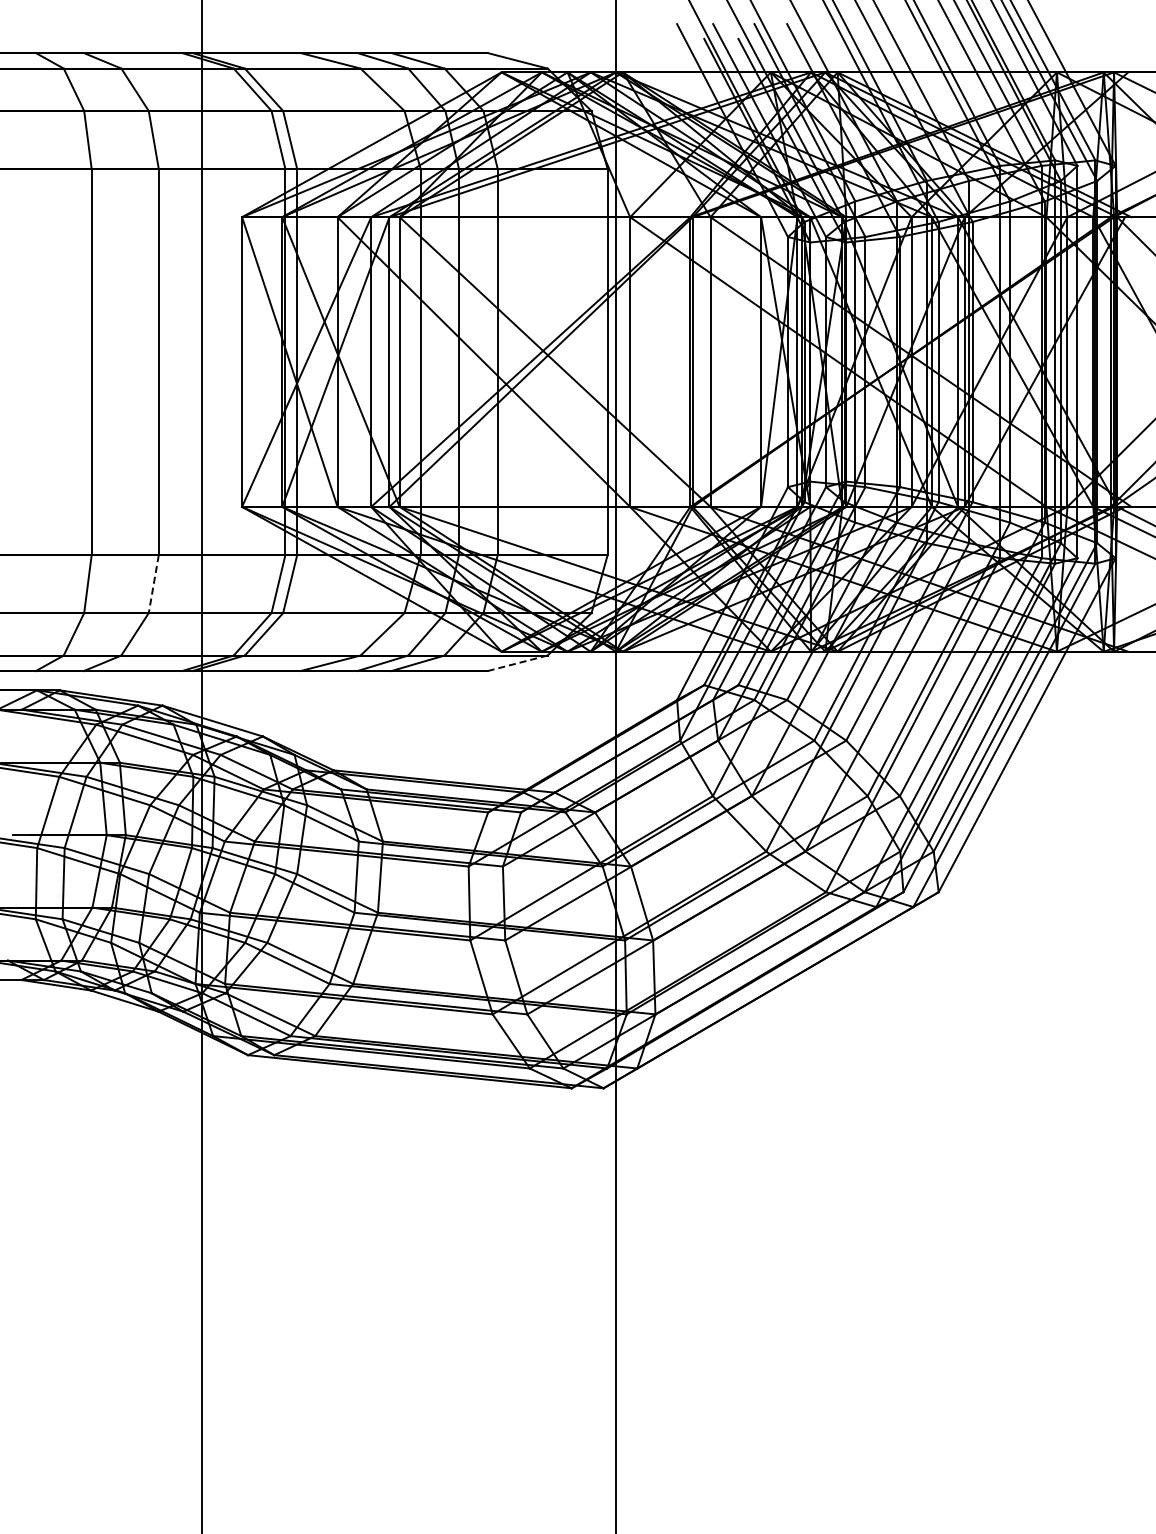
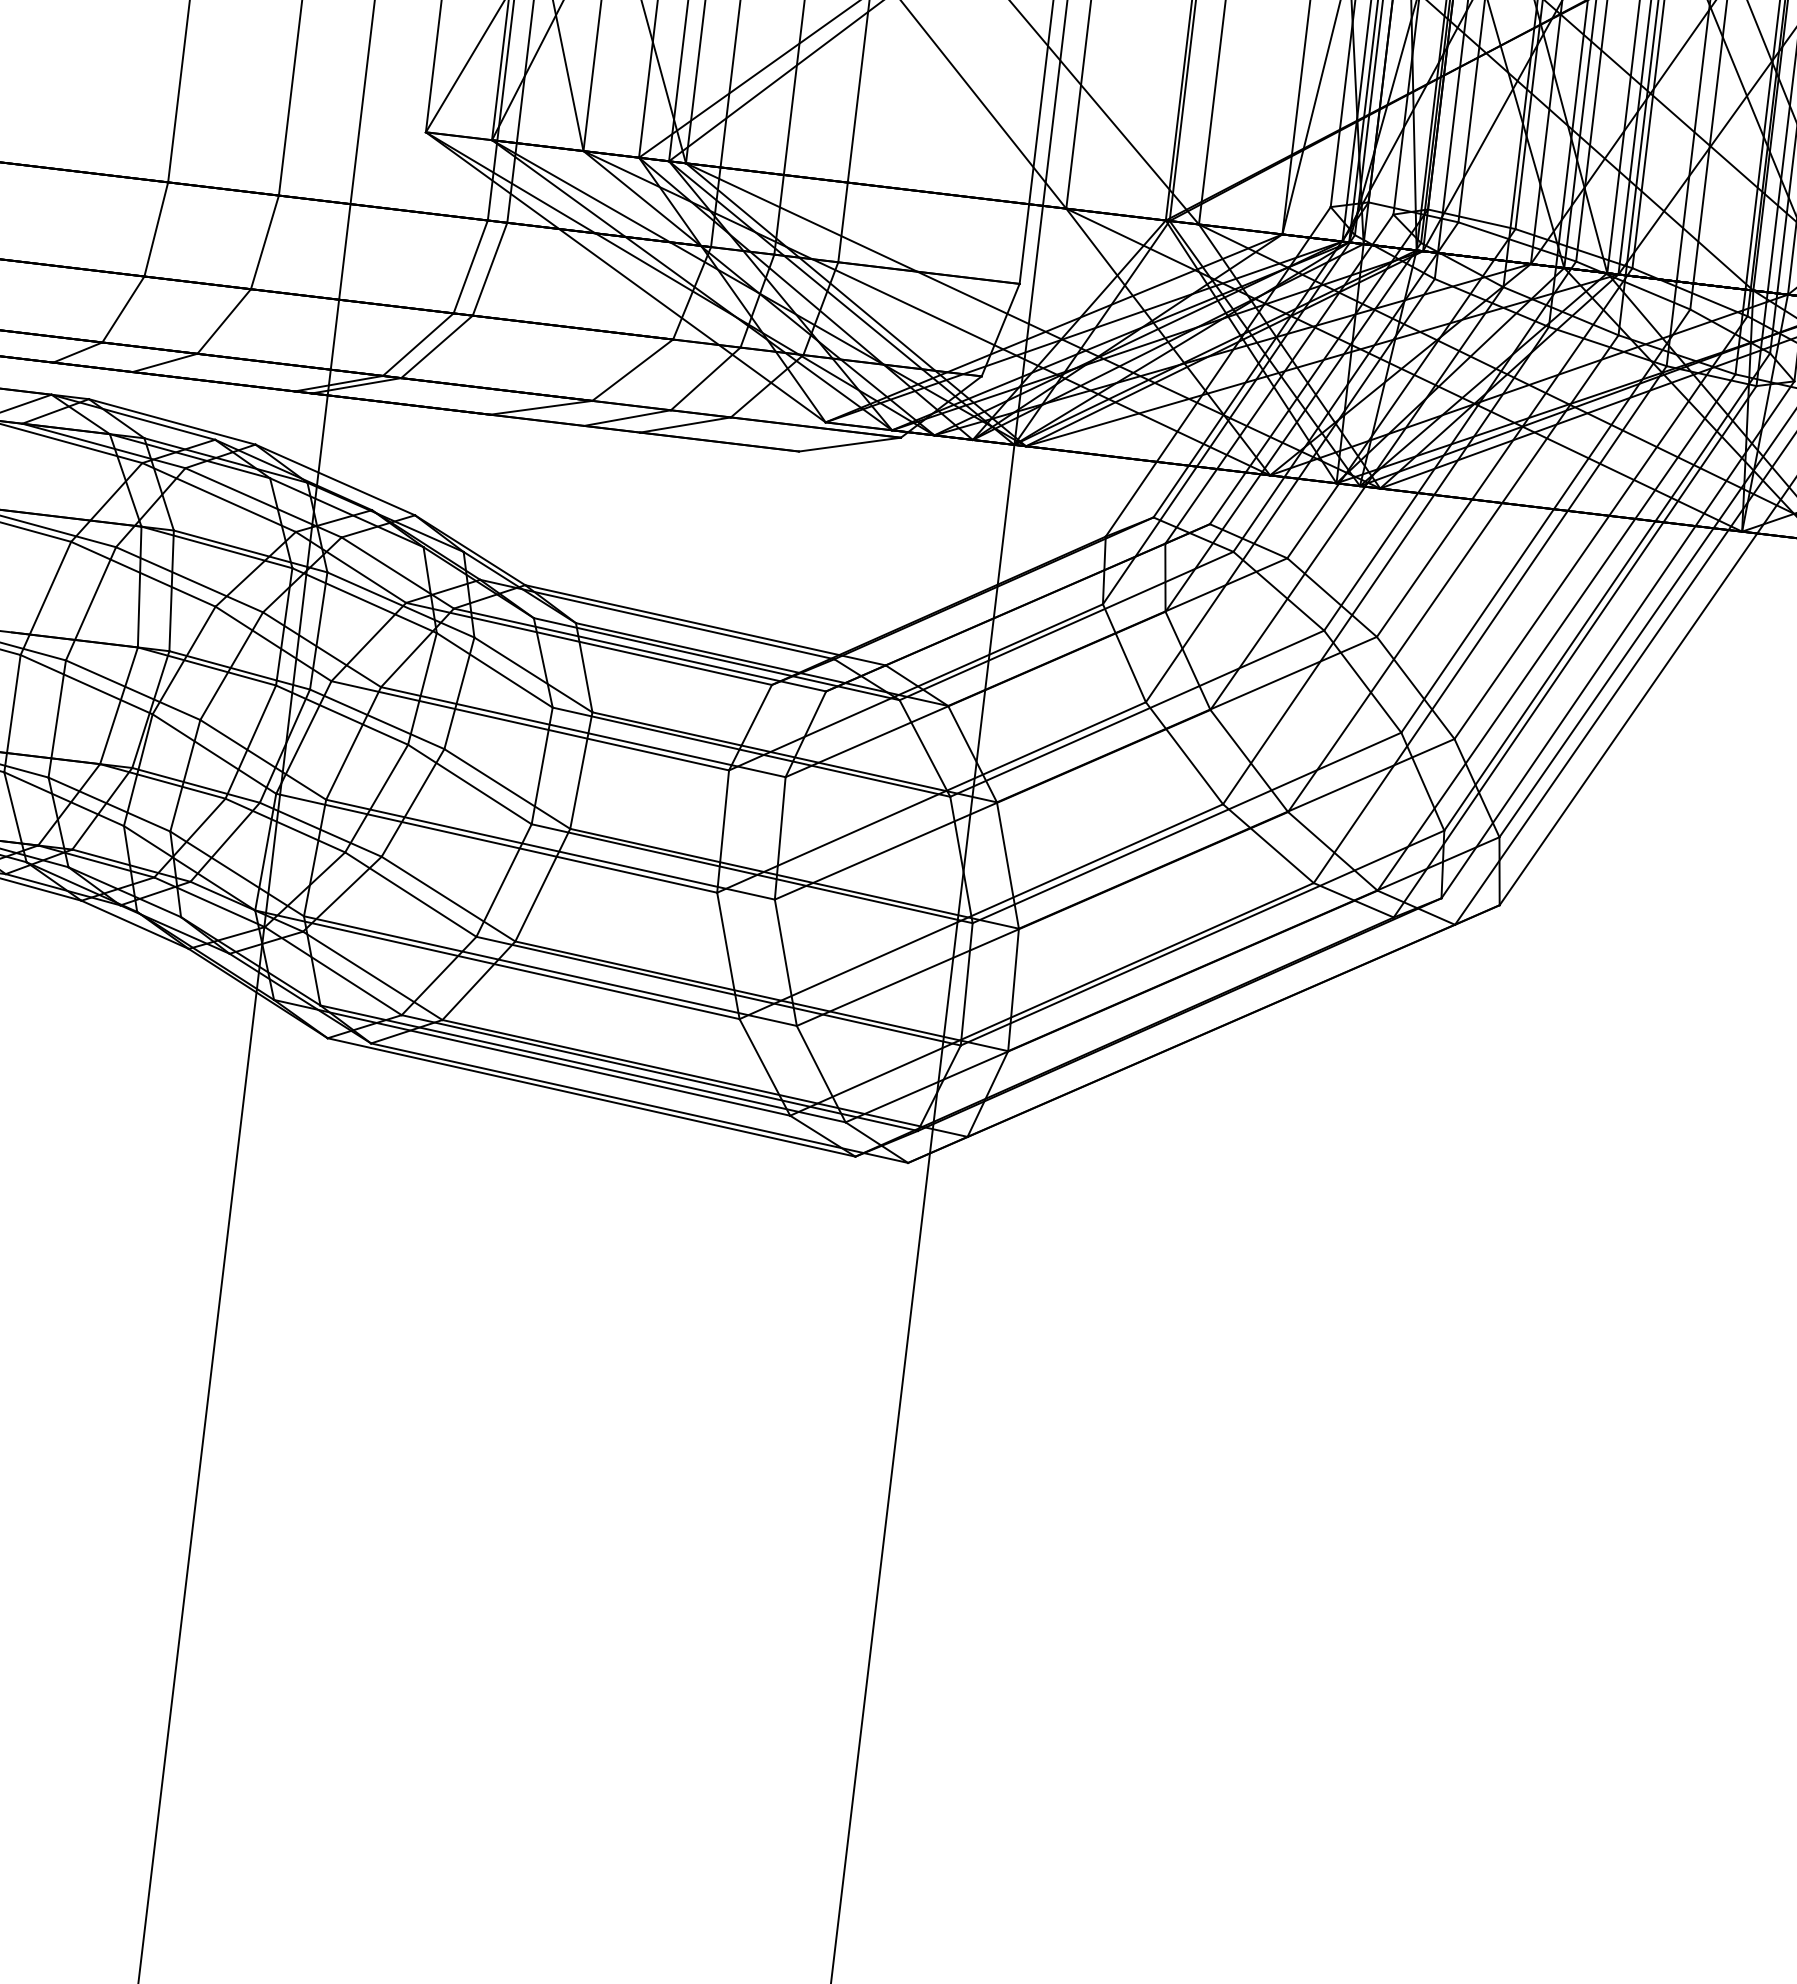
line: (153, 584) -> (264, 242), dashed -> solid
line: (517, 663) -> (849, 444), dashed -> solid

